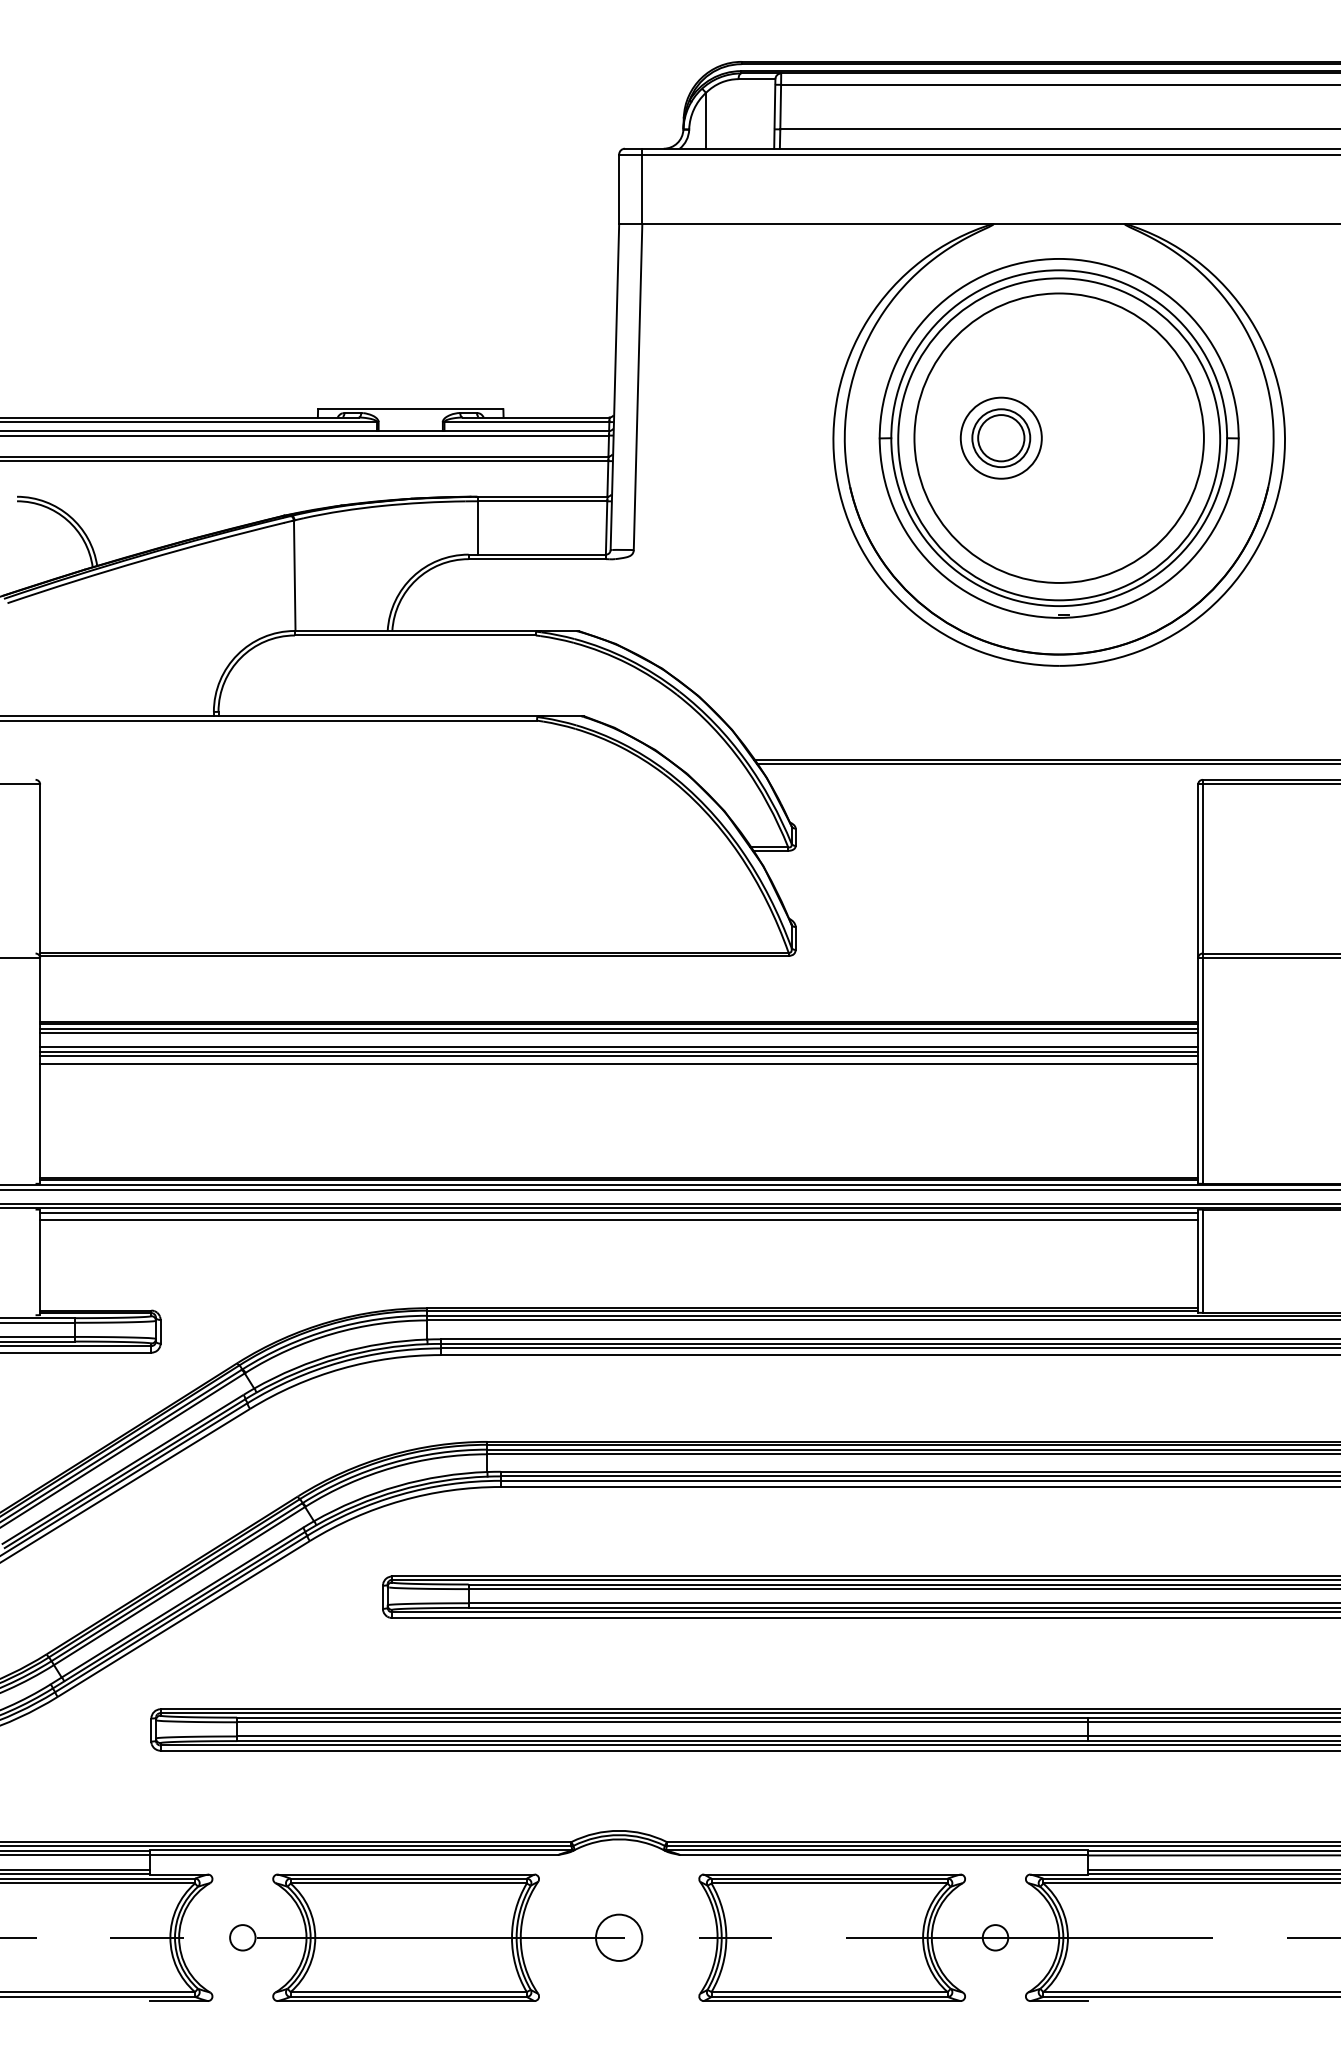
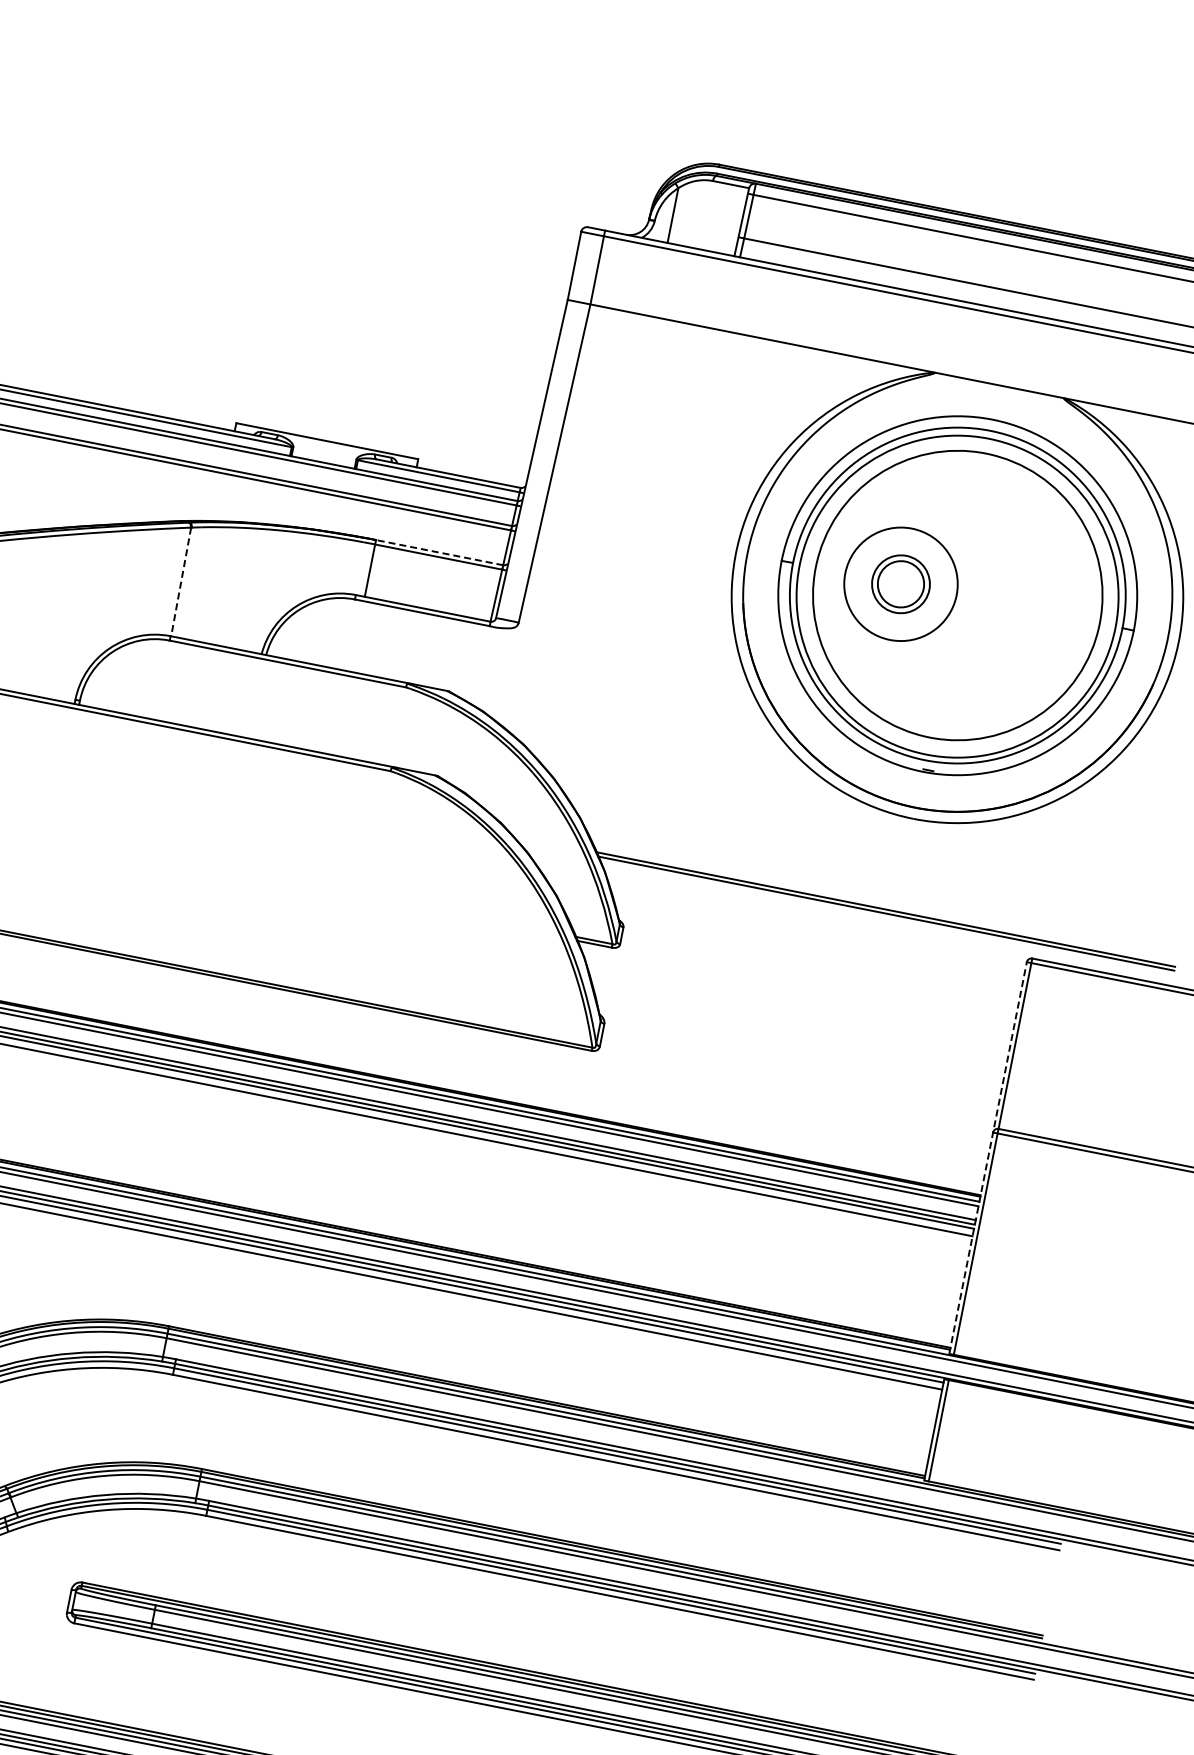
circle: (1000, 437) -> (900, 583), size x1.4
line: (542, 496) -> (439, 552), solid -> dashed
line: (294, 576) -> (180, 582), solid -> dashed
line: (1198, 984) -> (988, 1158), solid -> dashed

